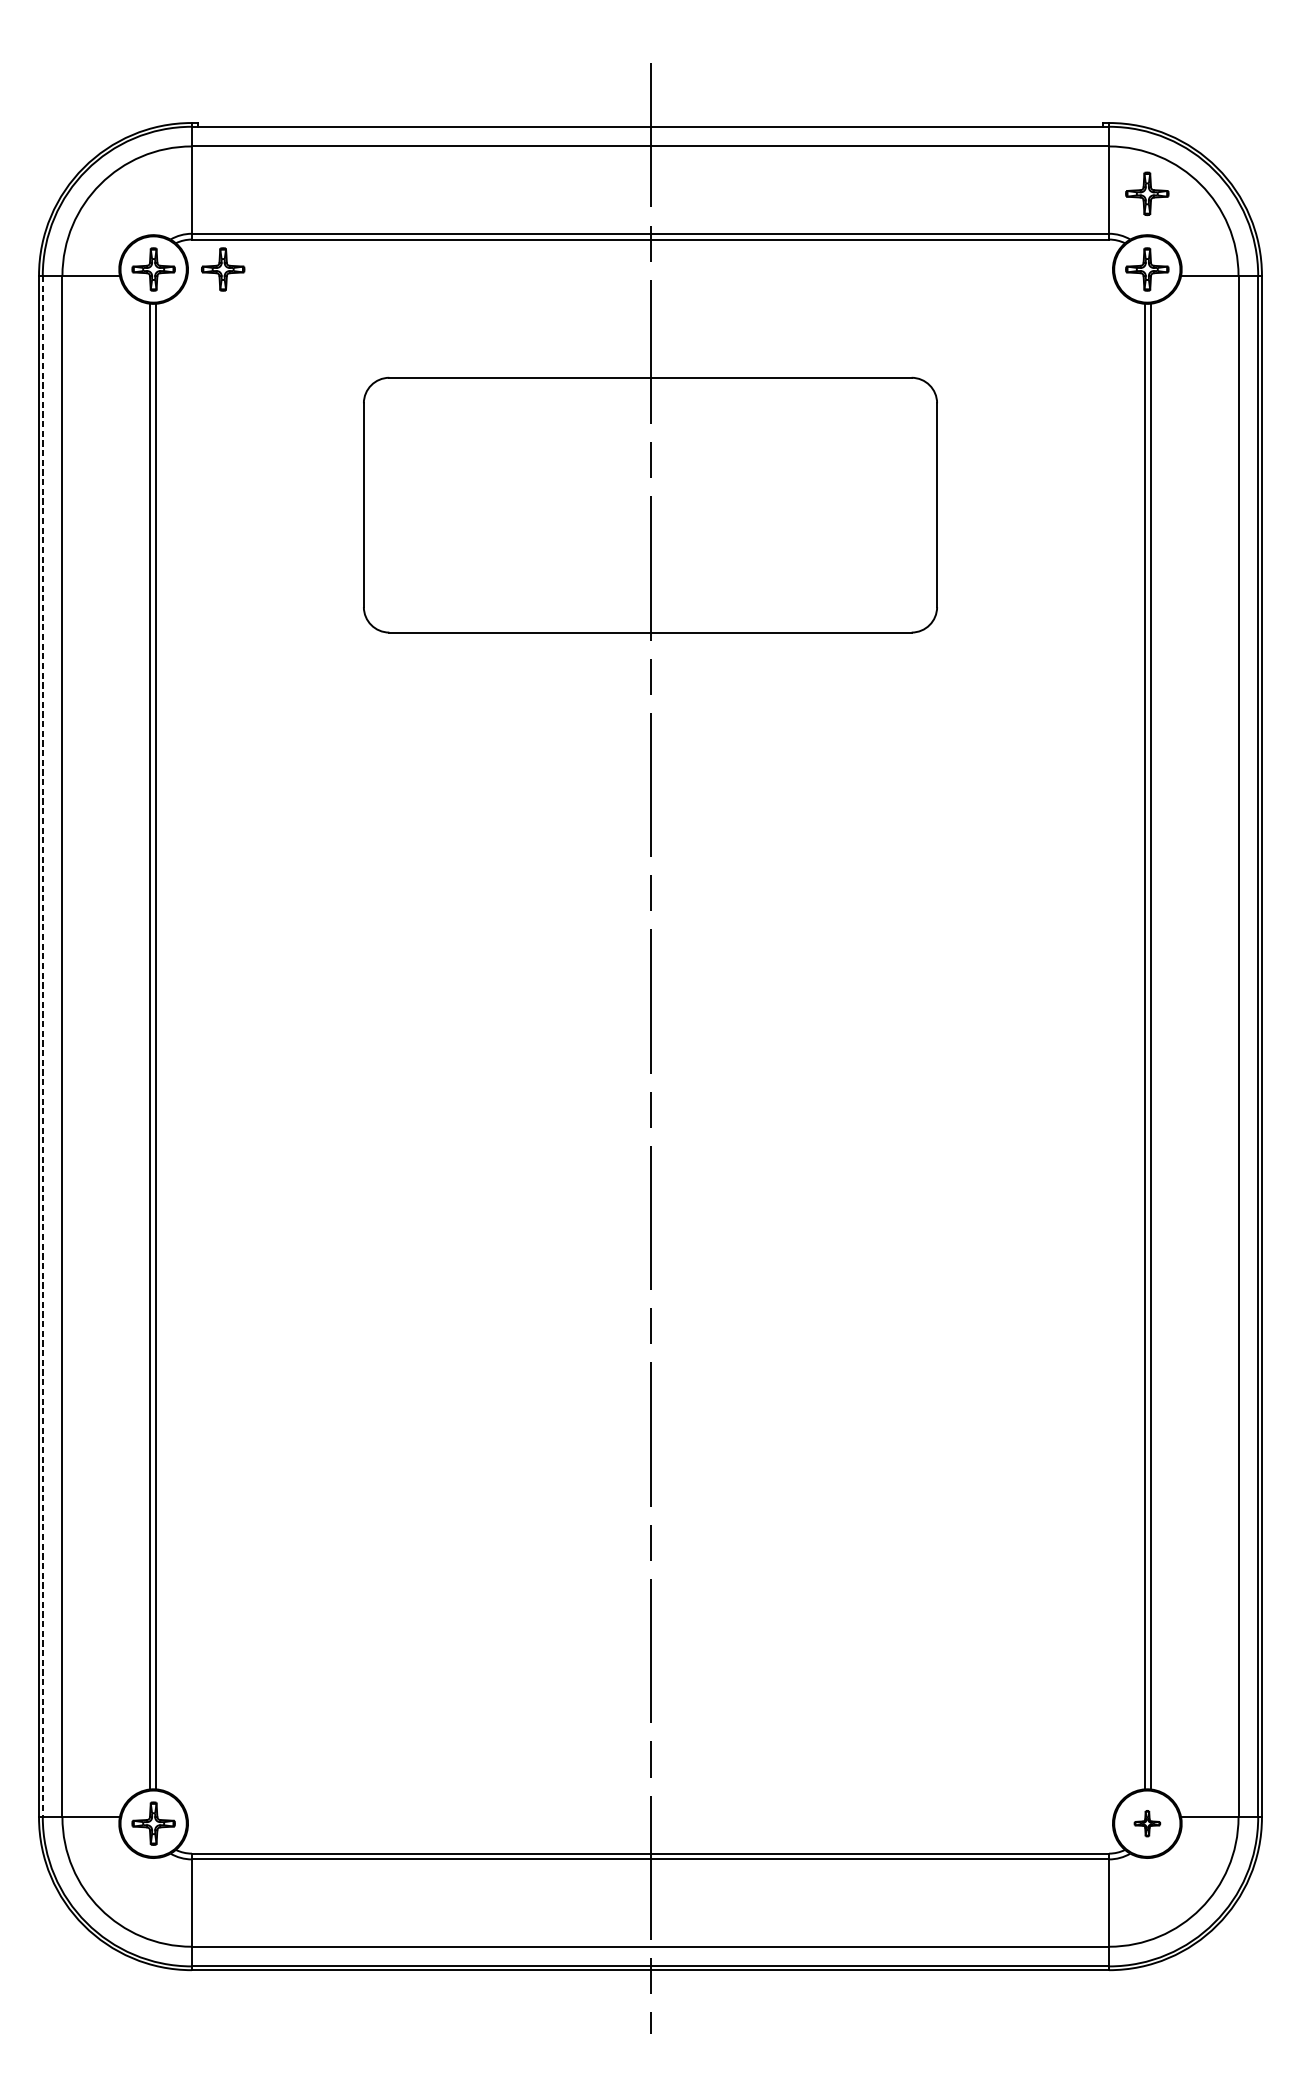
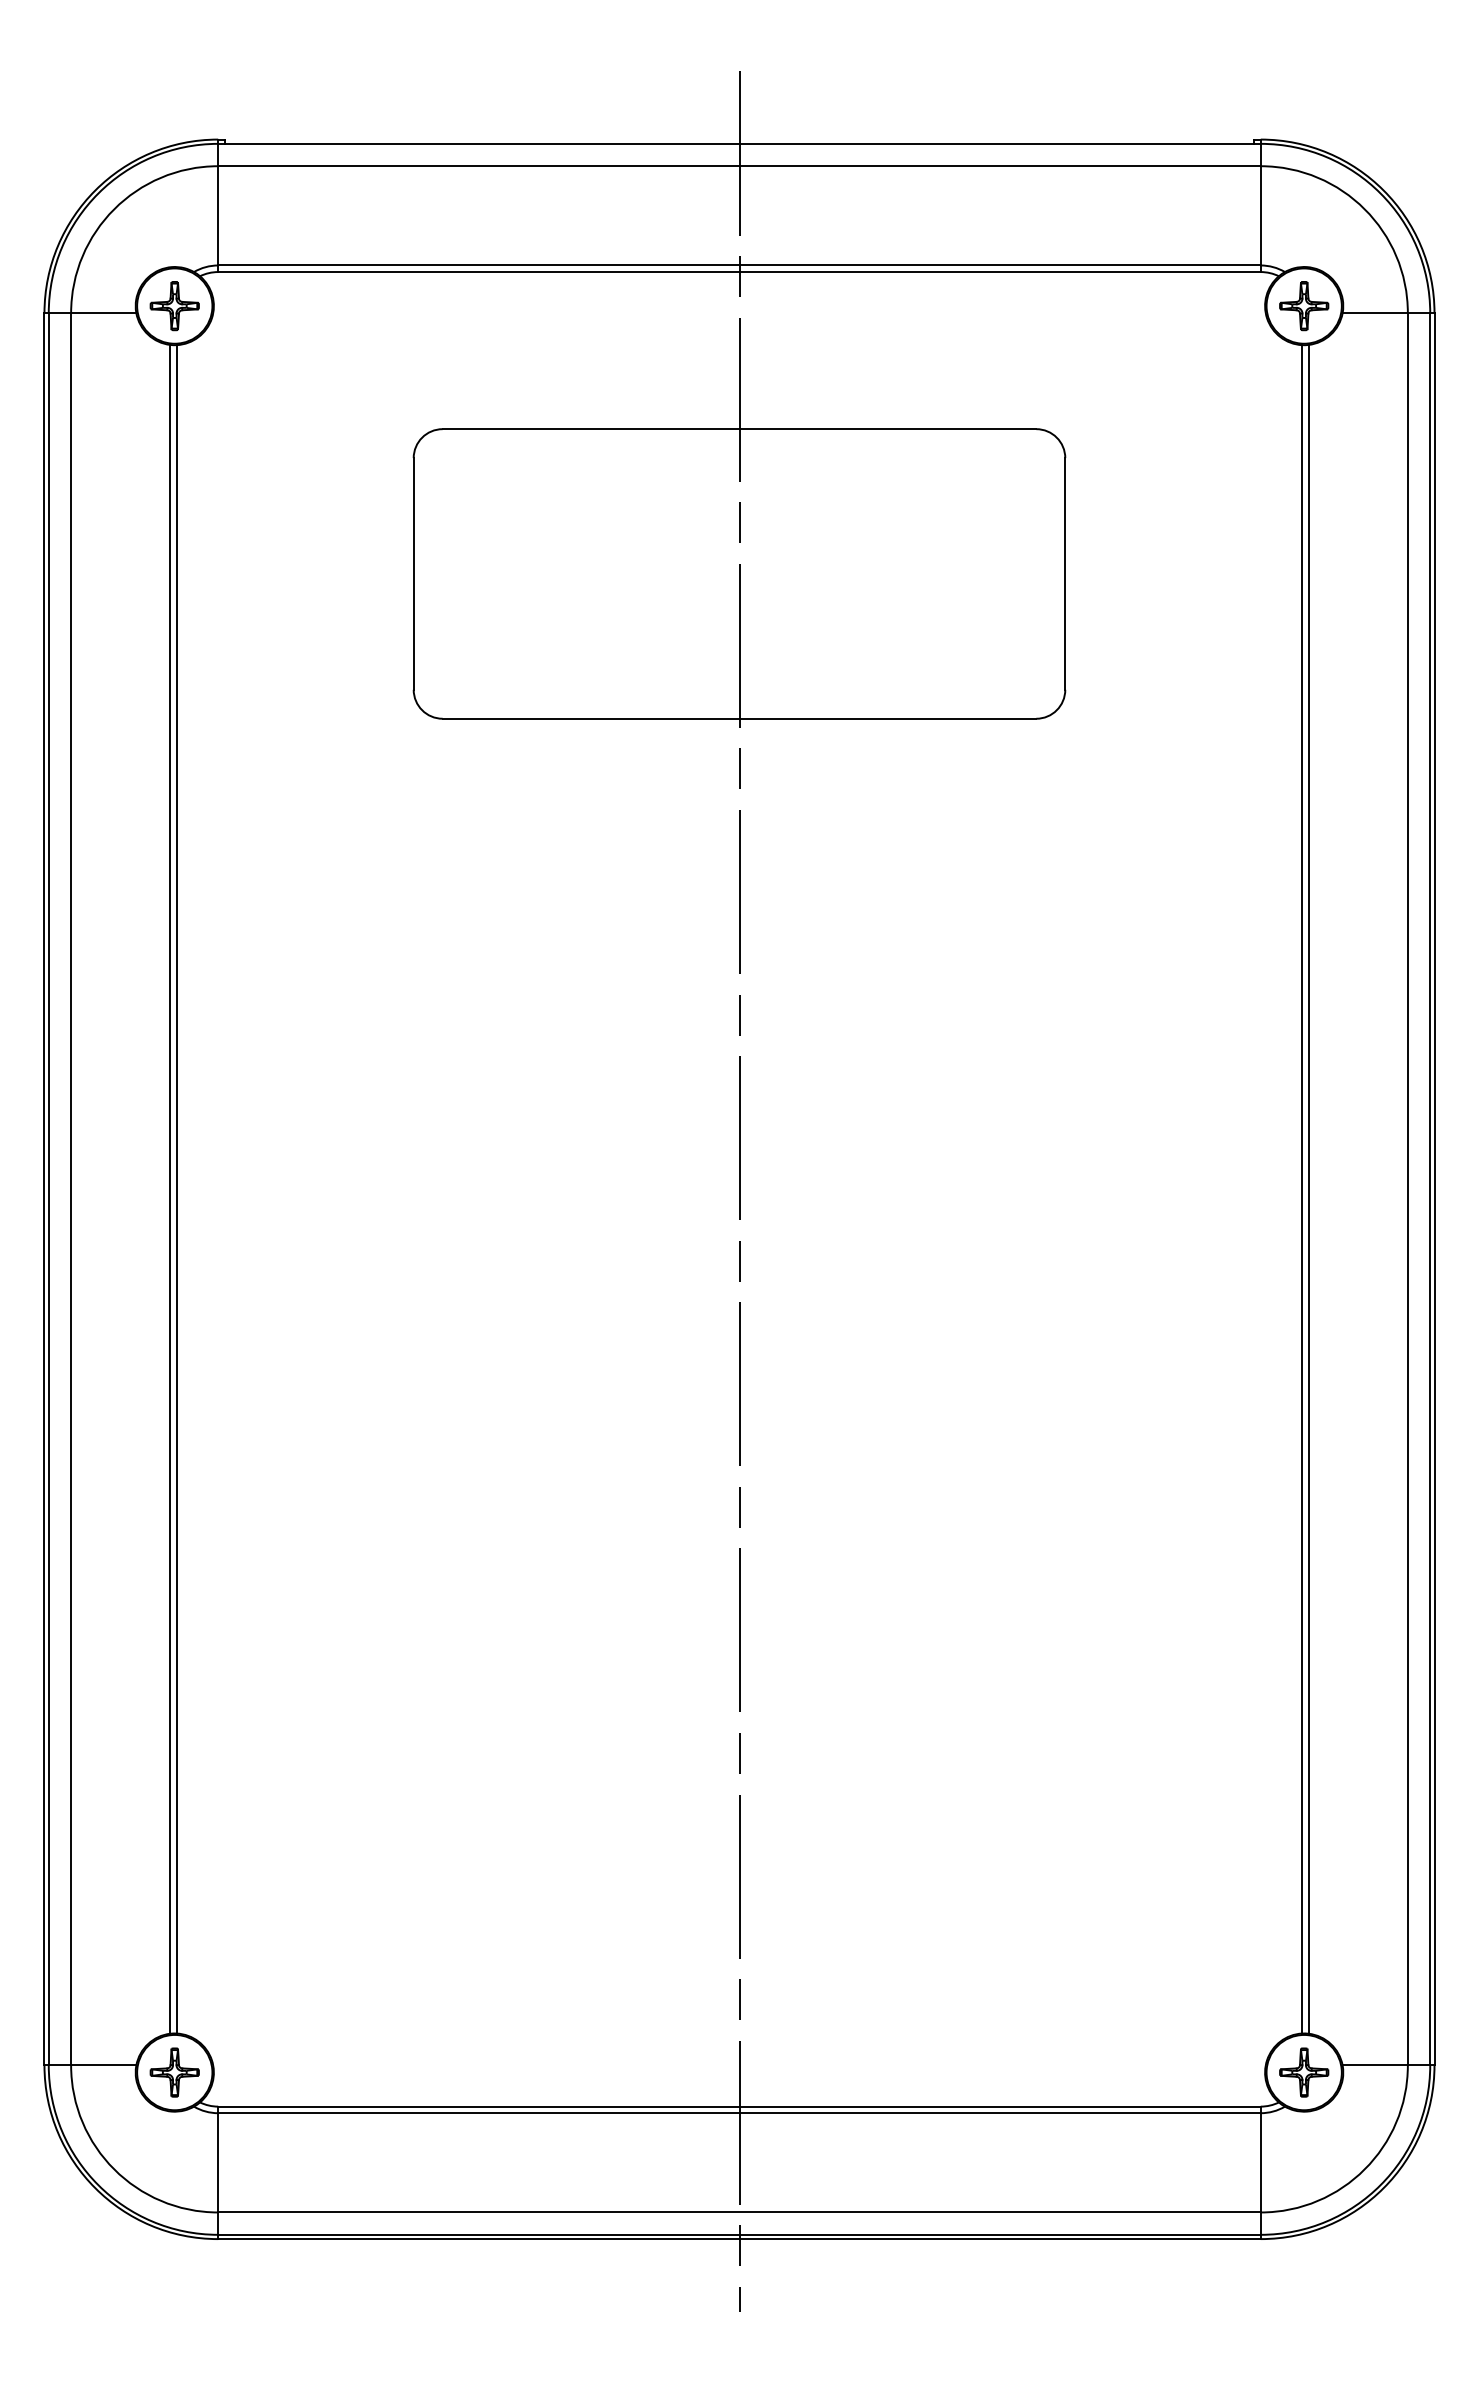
part: (1147, 194) -> (1304, 220), removed
part: (222, 269) -> (253, 306), removed
line: (42, 1046) -> (48, 1189), dashed -> solid
part: (1147, 1823) -> (1304, 2072), size x1.67

